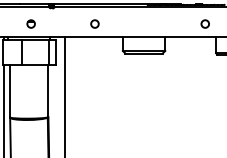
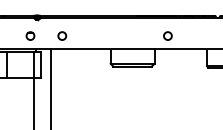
part: (30, 23) -> (29, 35), moved
circle: (94, 23) -> (61, 35), moved
circle: (204, 23) -> (167, 35), moved

